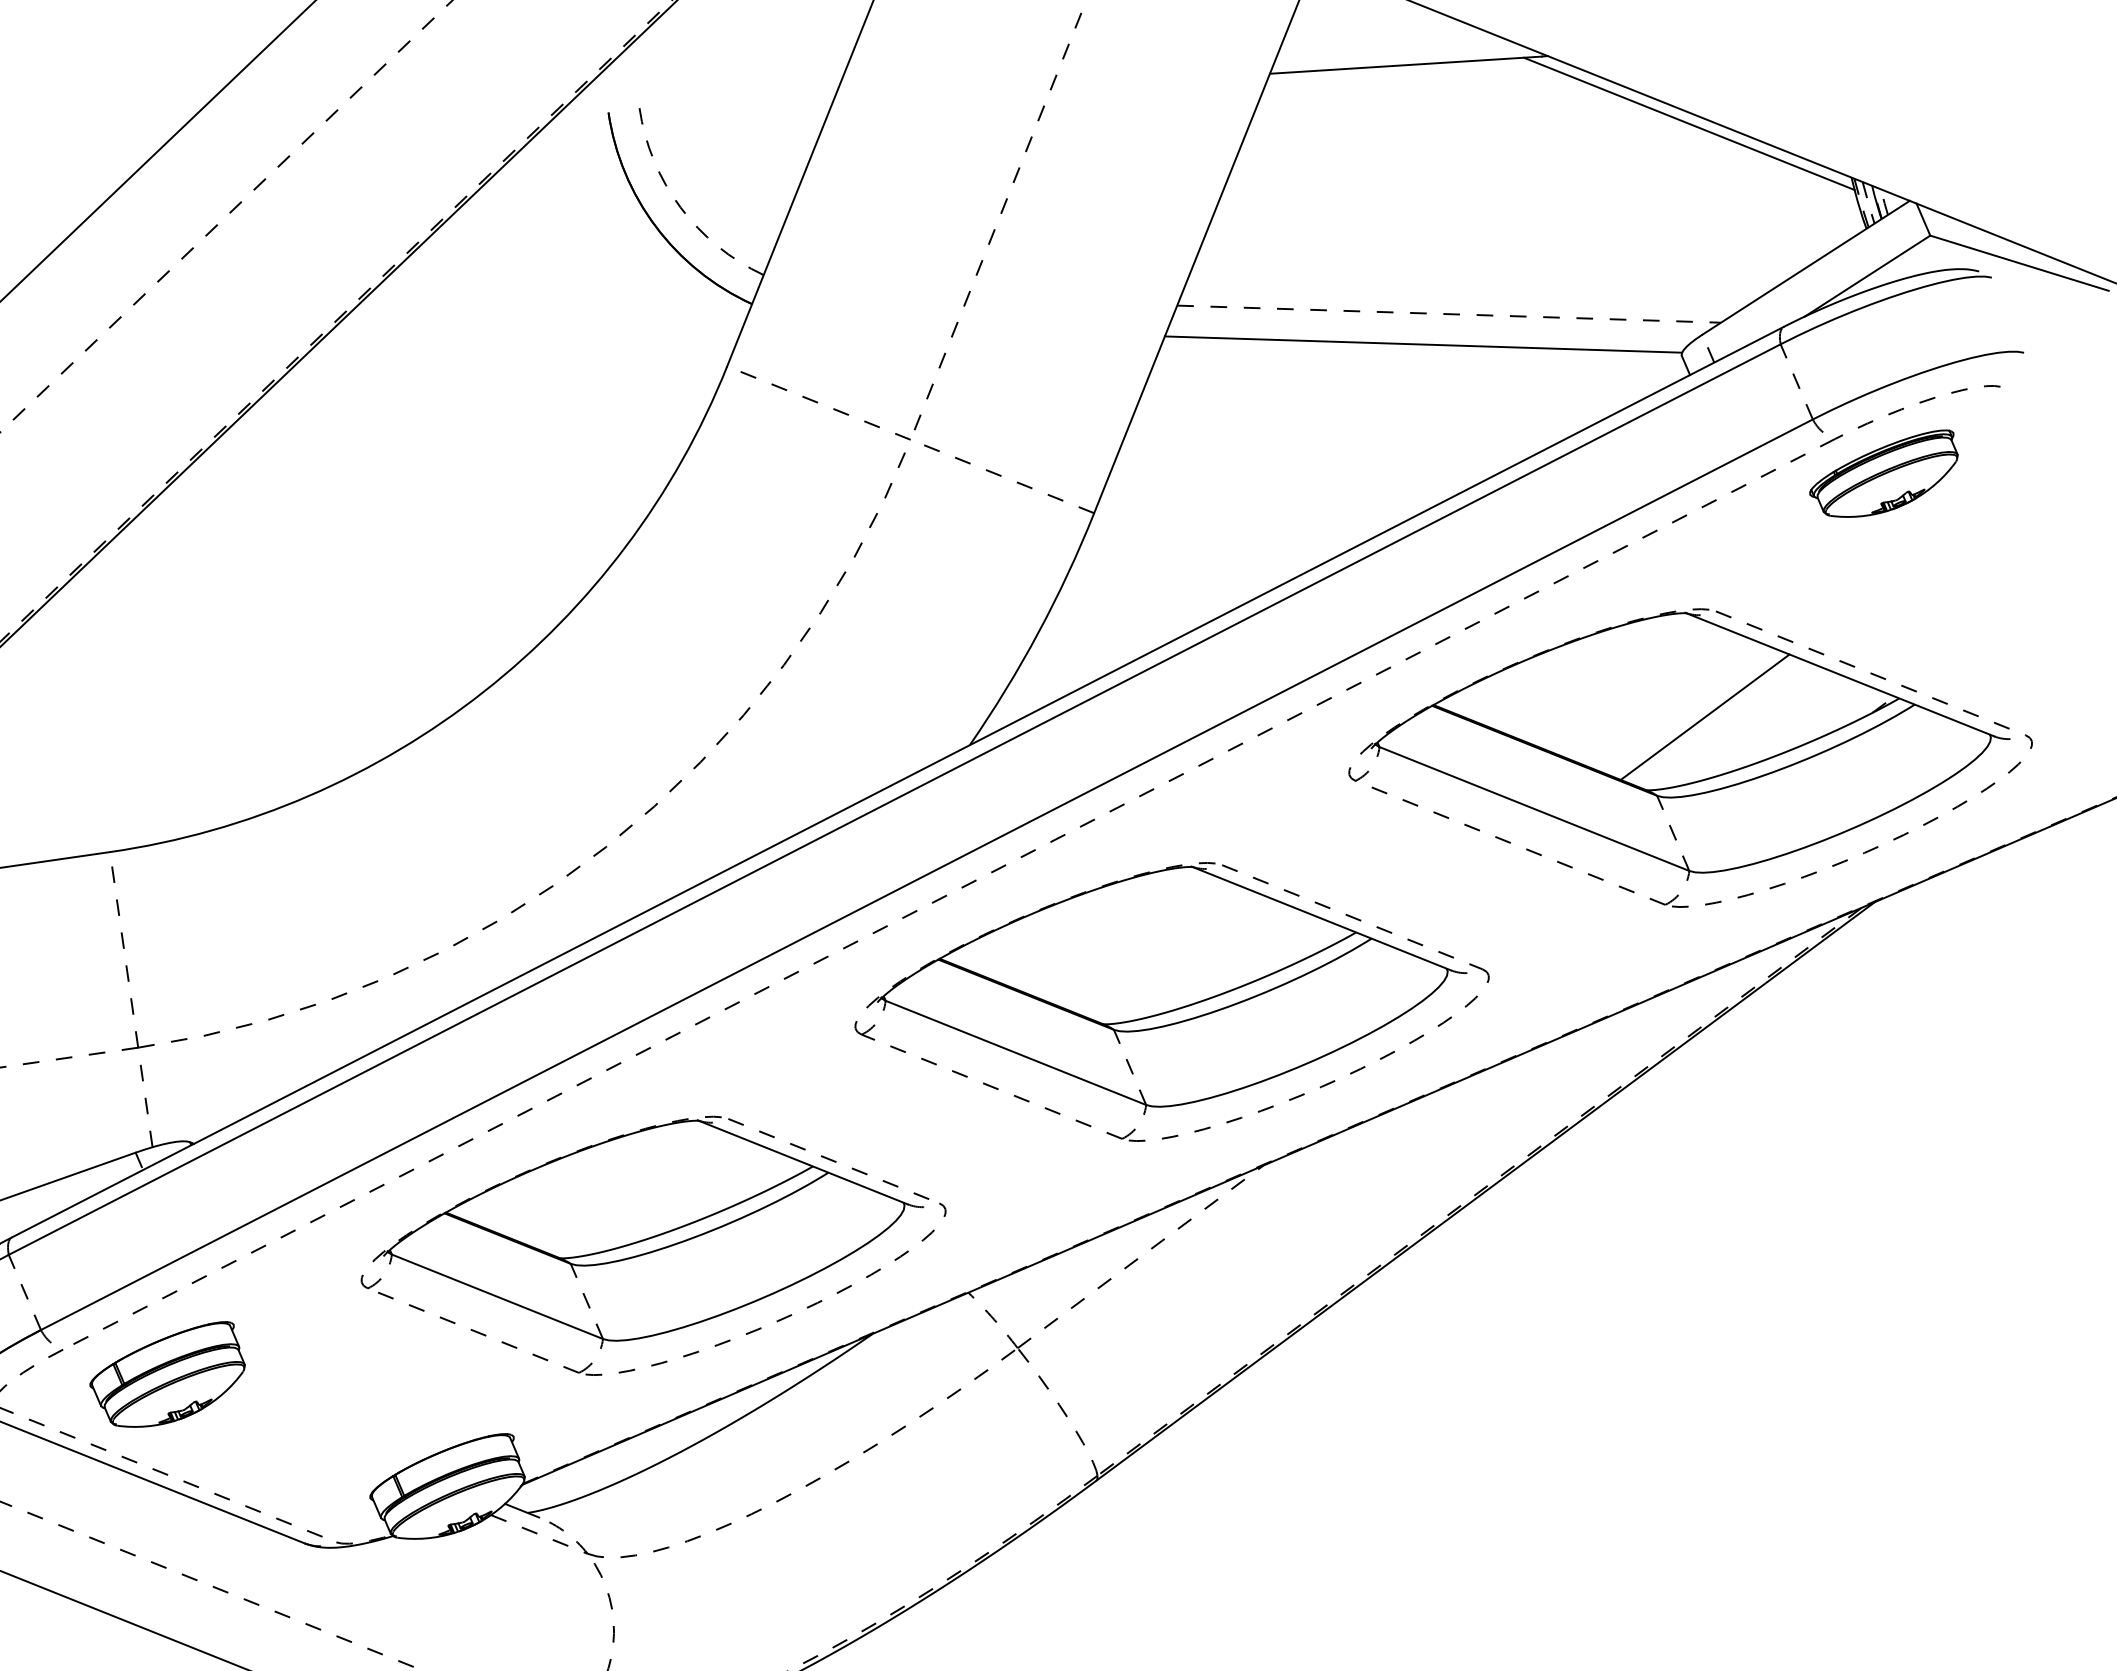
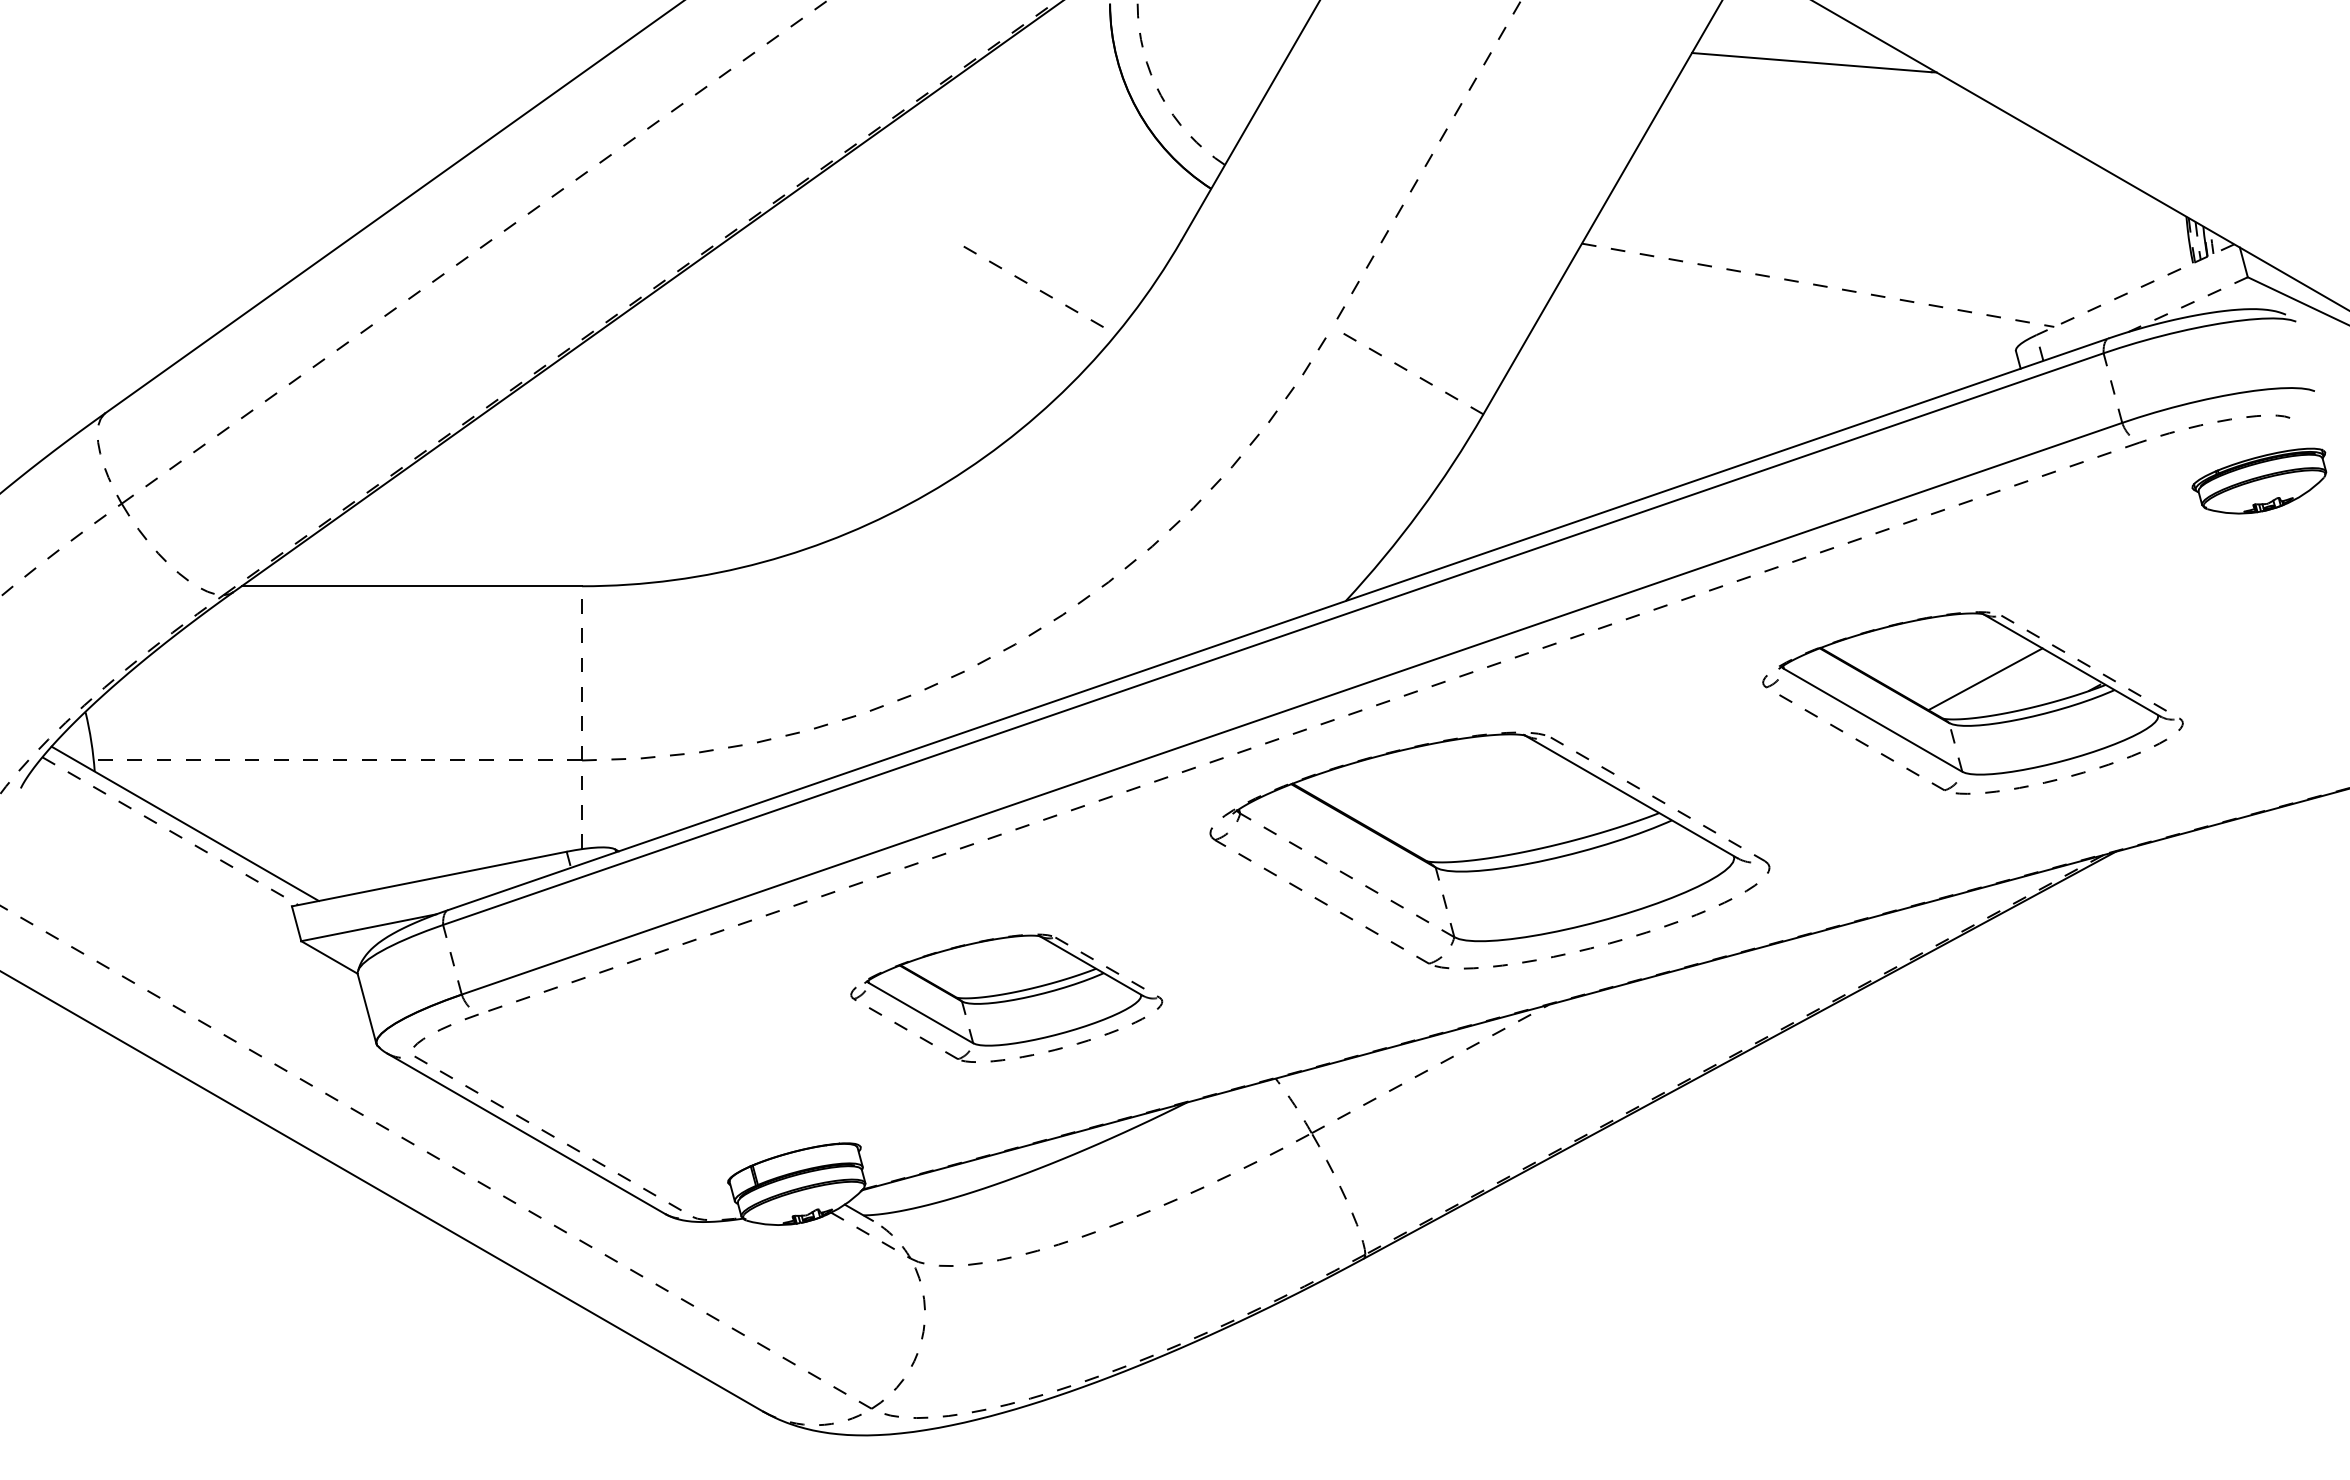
line: (1689, 122) -> (2051, 148), removed
line: (1806, 267) -> (2135, 289), solid -> dashed
line: (1866, 275) -> (2187, 304), solid -> dashed
line: (1422, 344) -> (1791, 308), removed
line: (818, 403) -> (1027, 283), moved
part: (1884, 475) -> (2259, 480), moved
part: (1689, 757) -> (1972, 702), size x0.7
line: (1016, 1053) -> (1347, 875), solid -> dashed
part: (653, 1246) -> (1006, 998), size x0.6
part: (167, 1376) -> (566, 1051), removed

